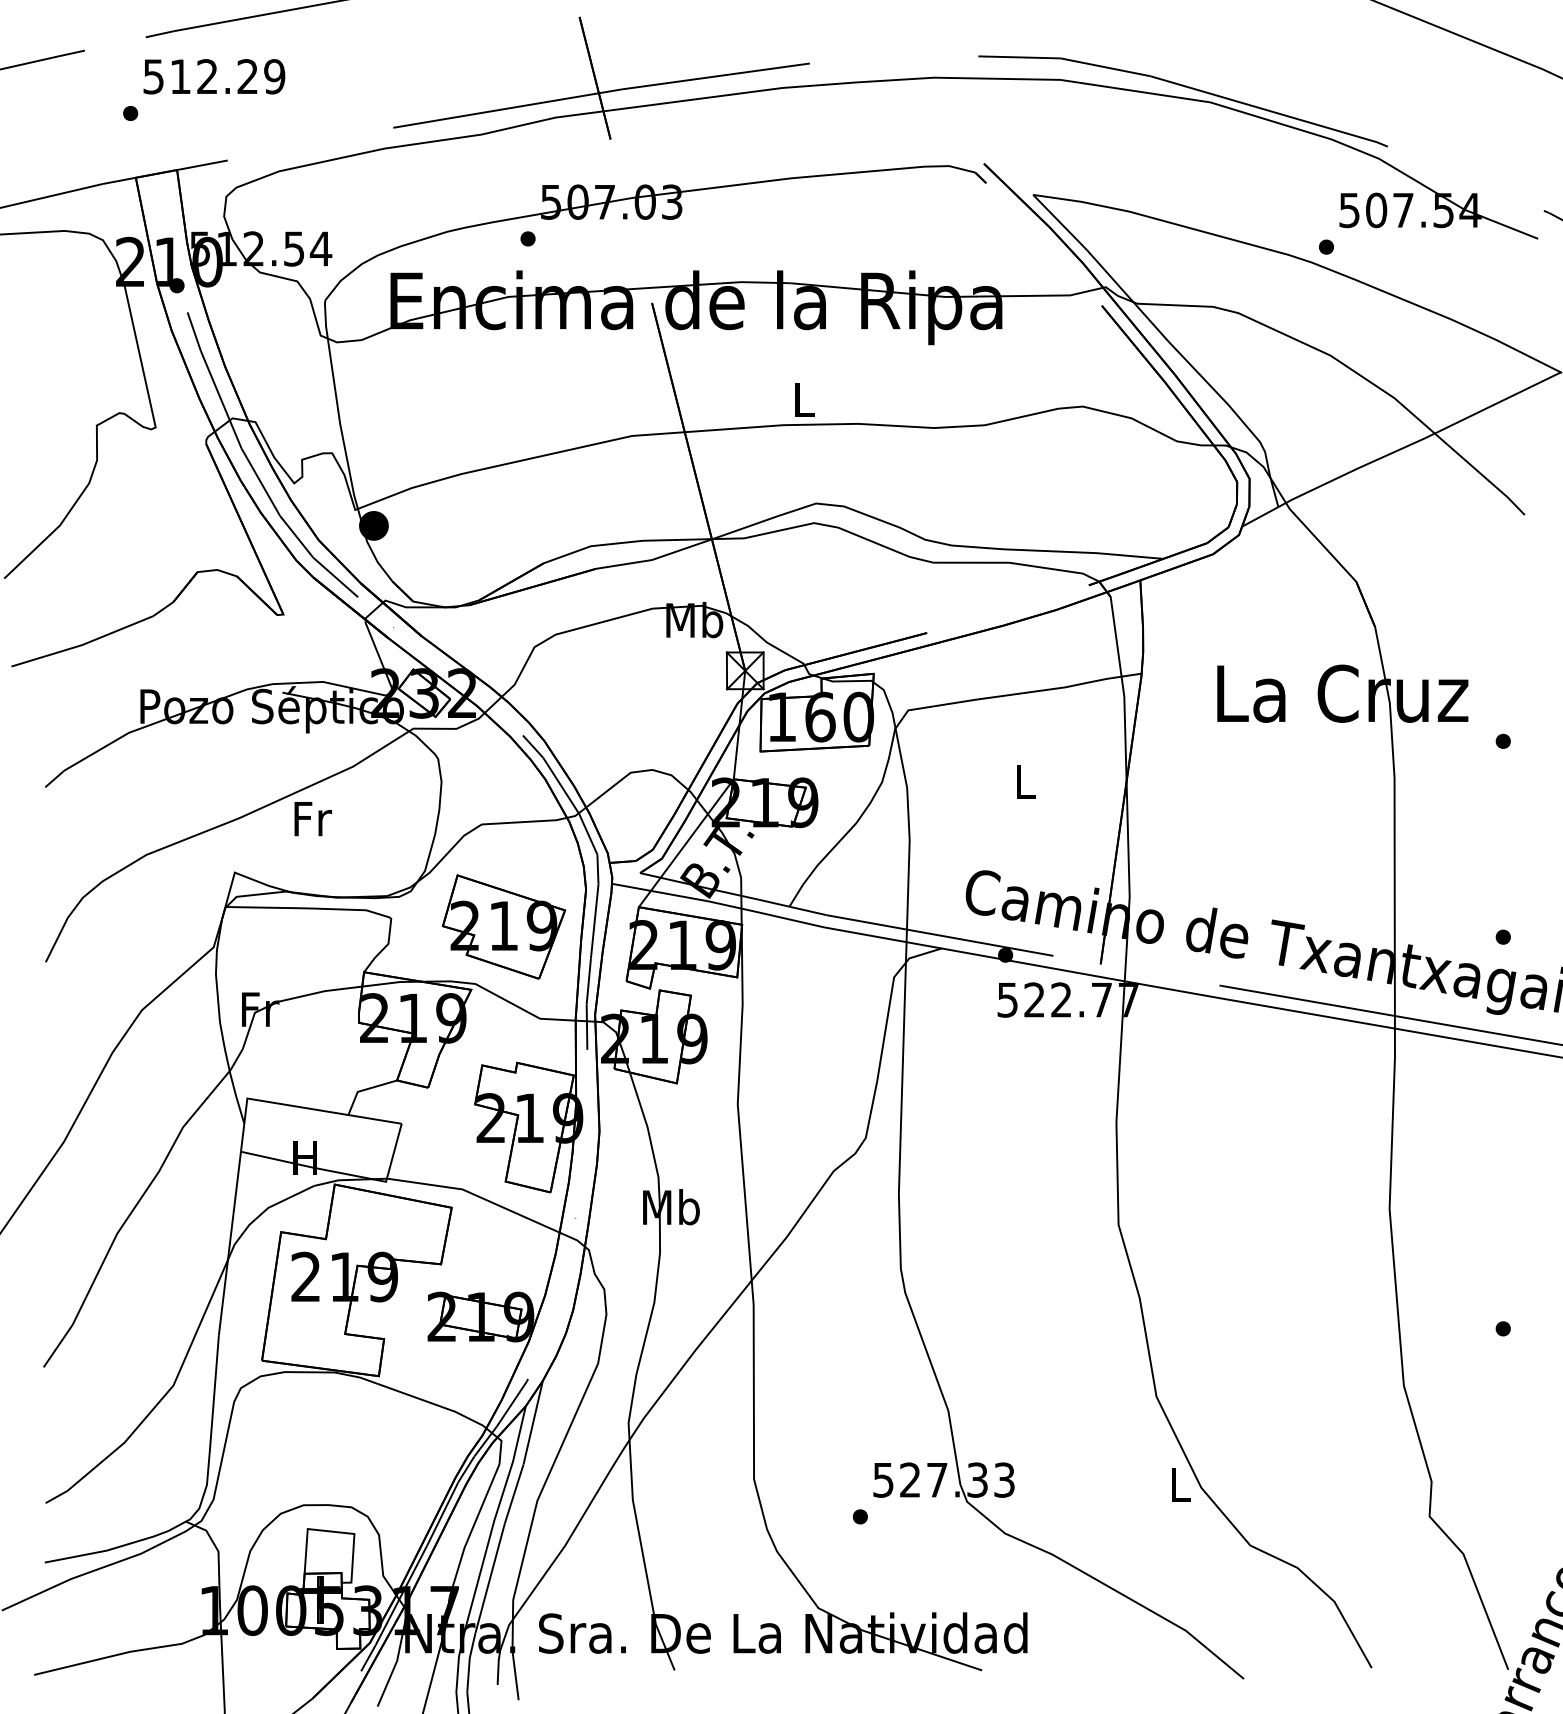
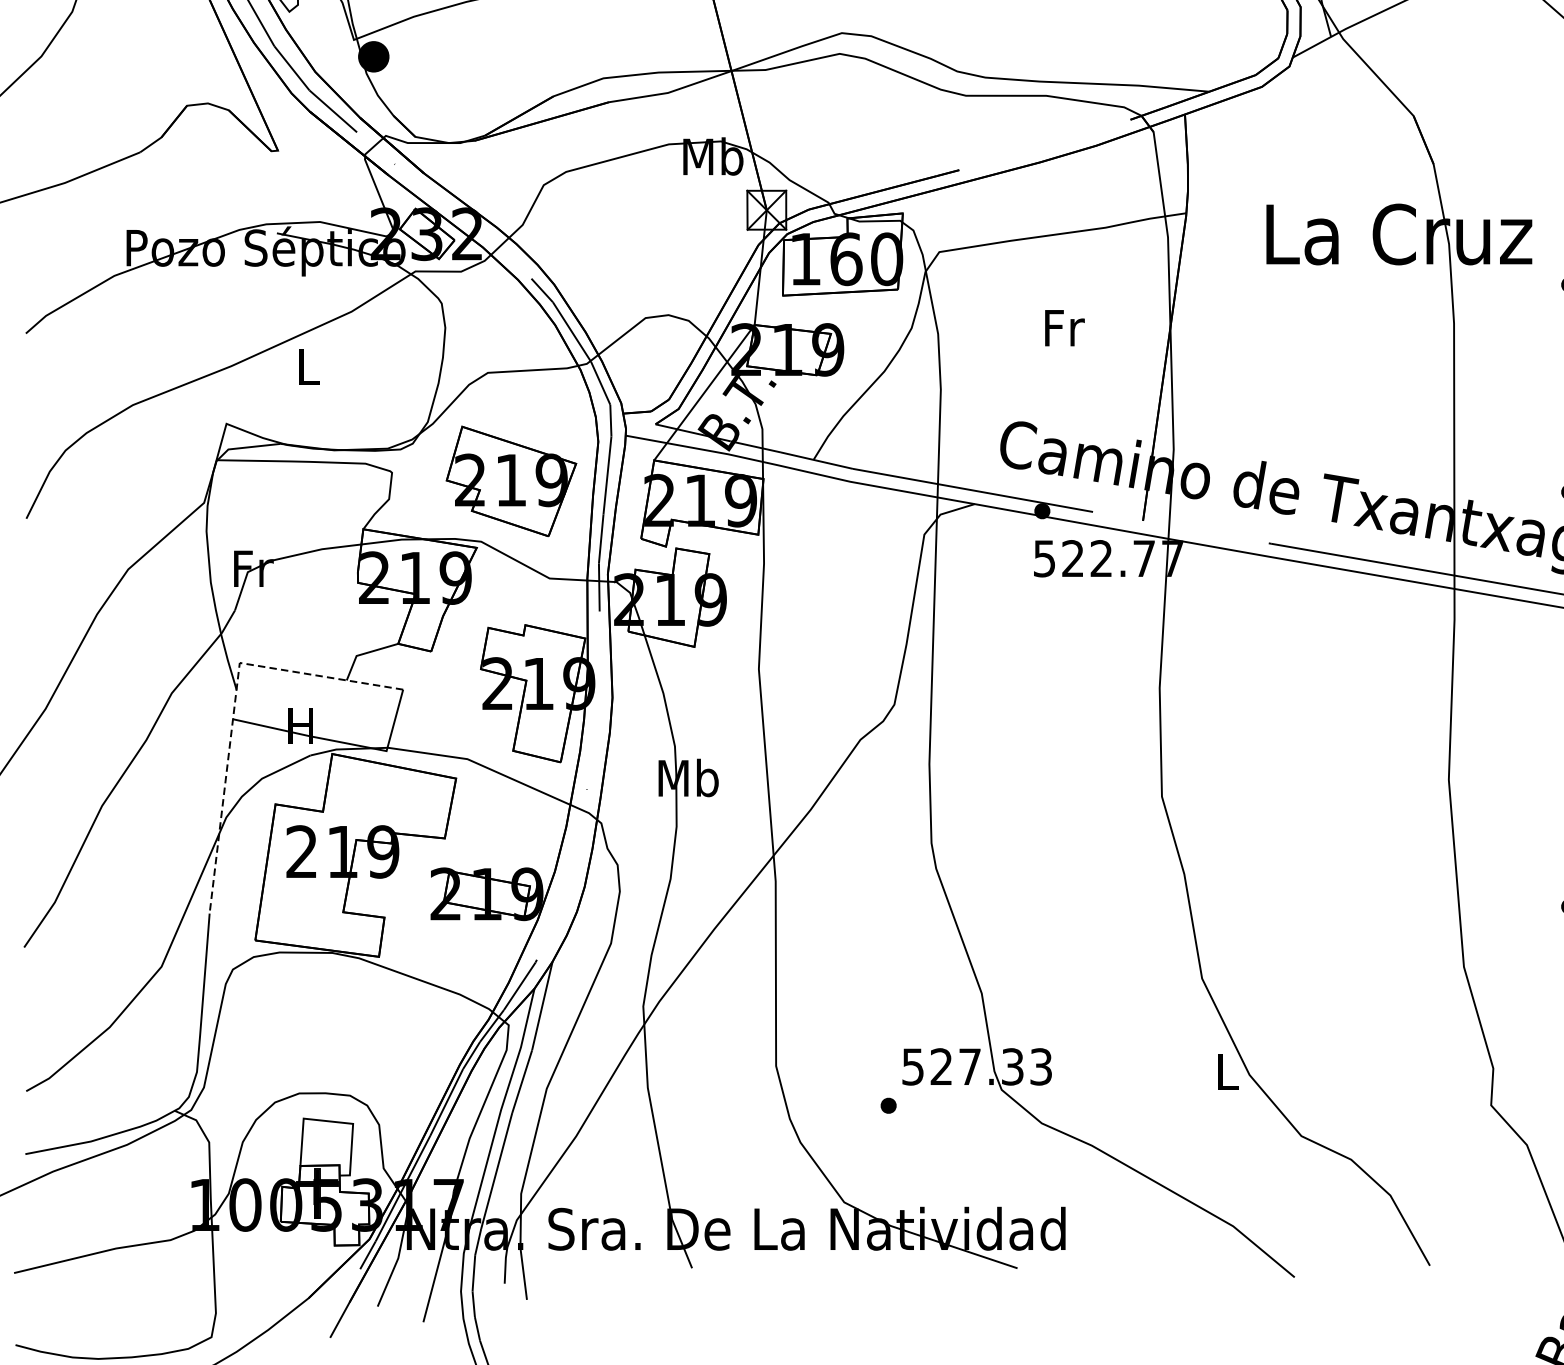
text: (1026, 782) -> (1064, 328), L -> Fr
text: (313, 819) -> (309, 367), Fr -> L
line: (242, 1139) -> (234, 706), solid -> dashed

